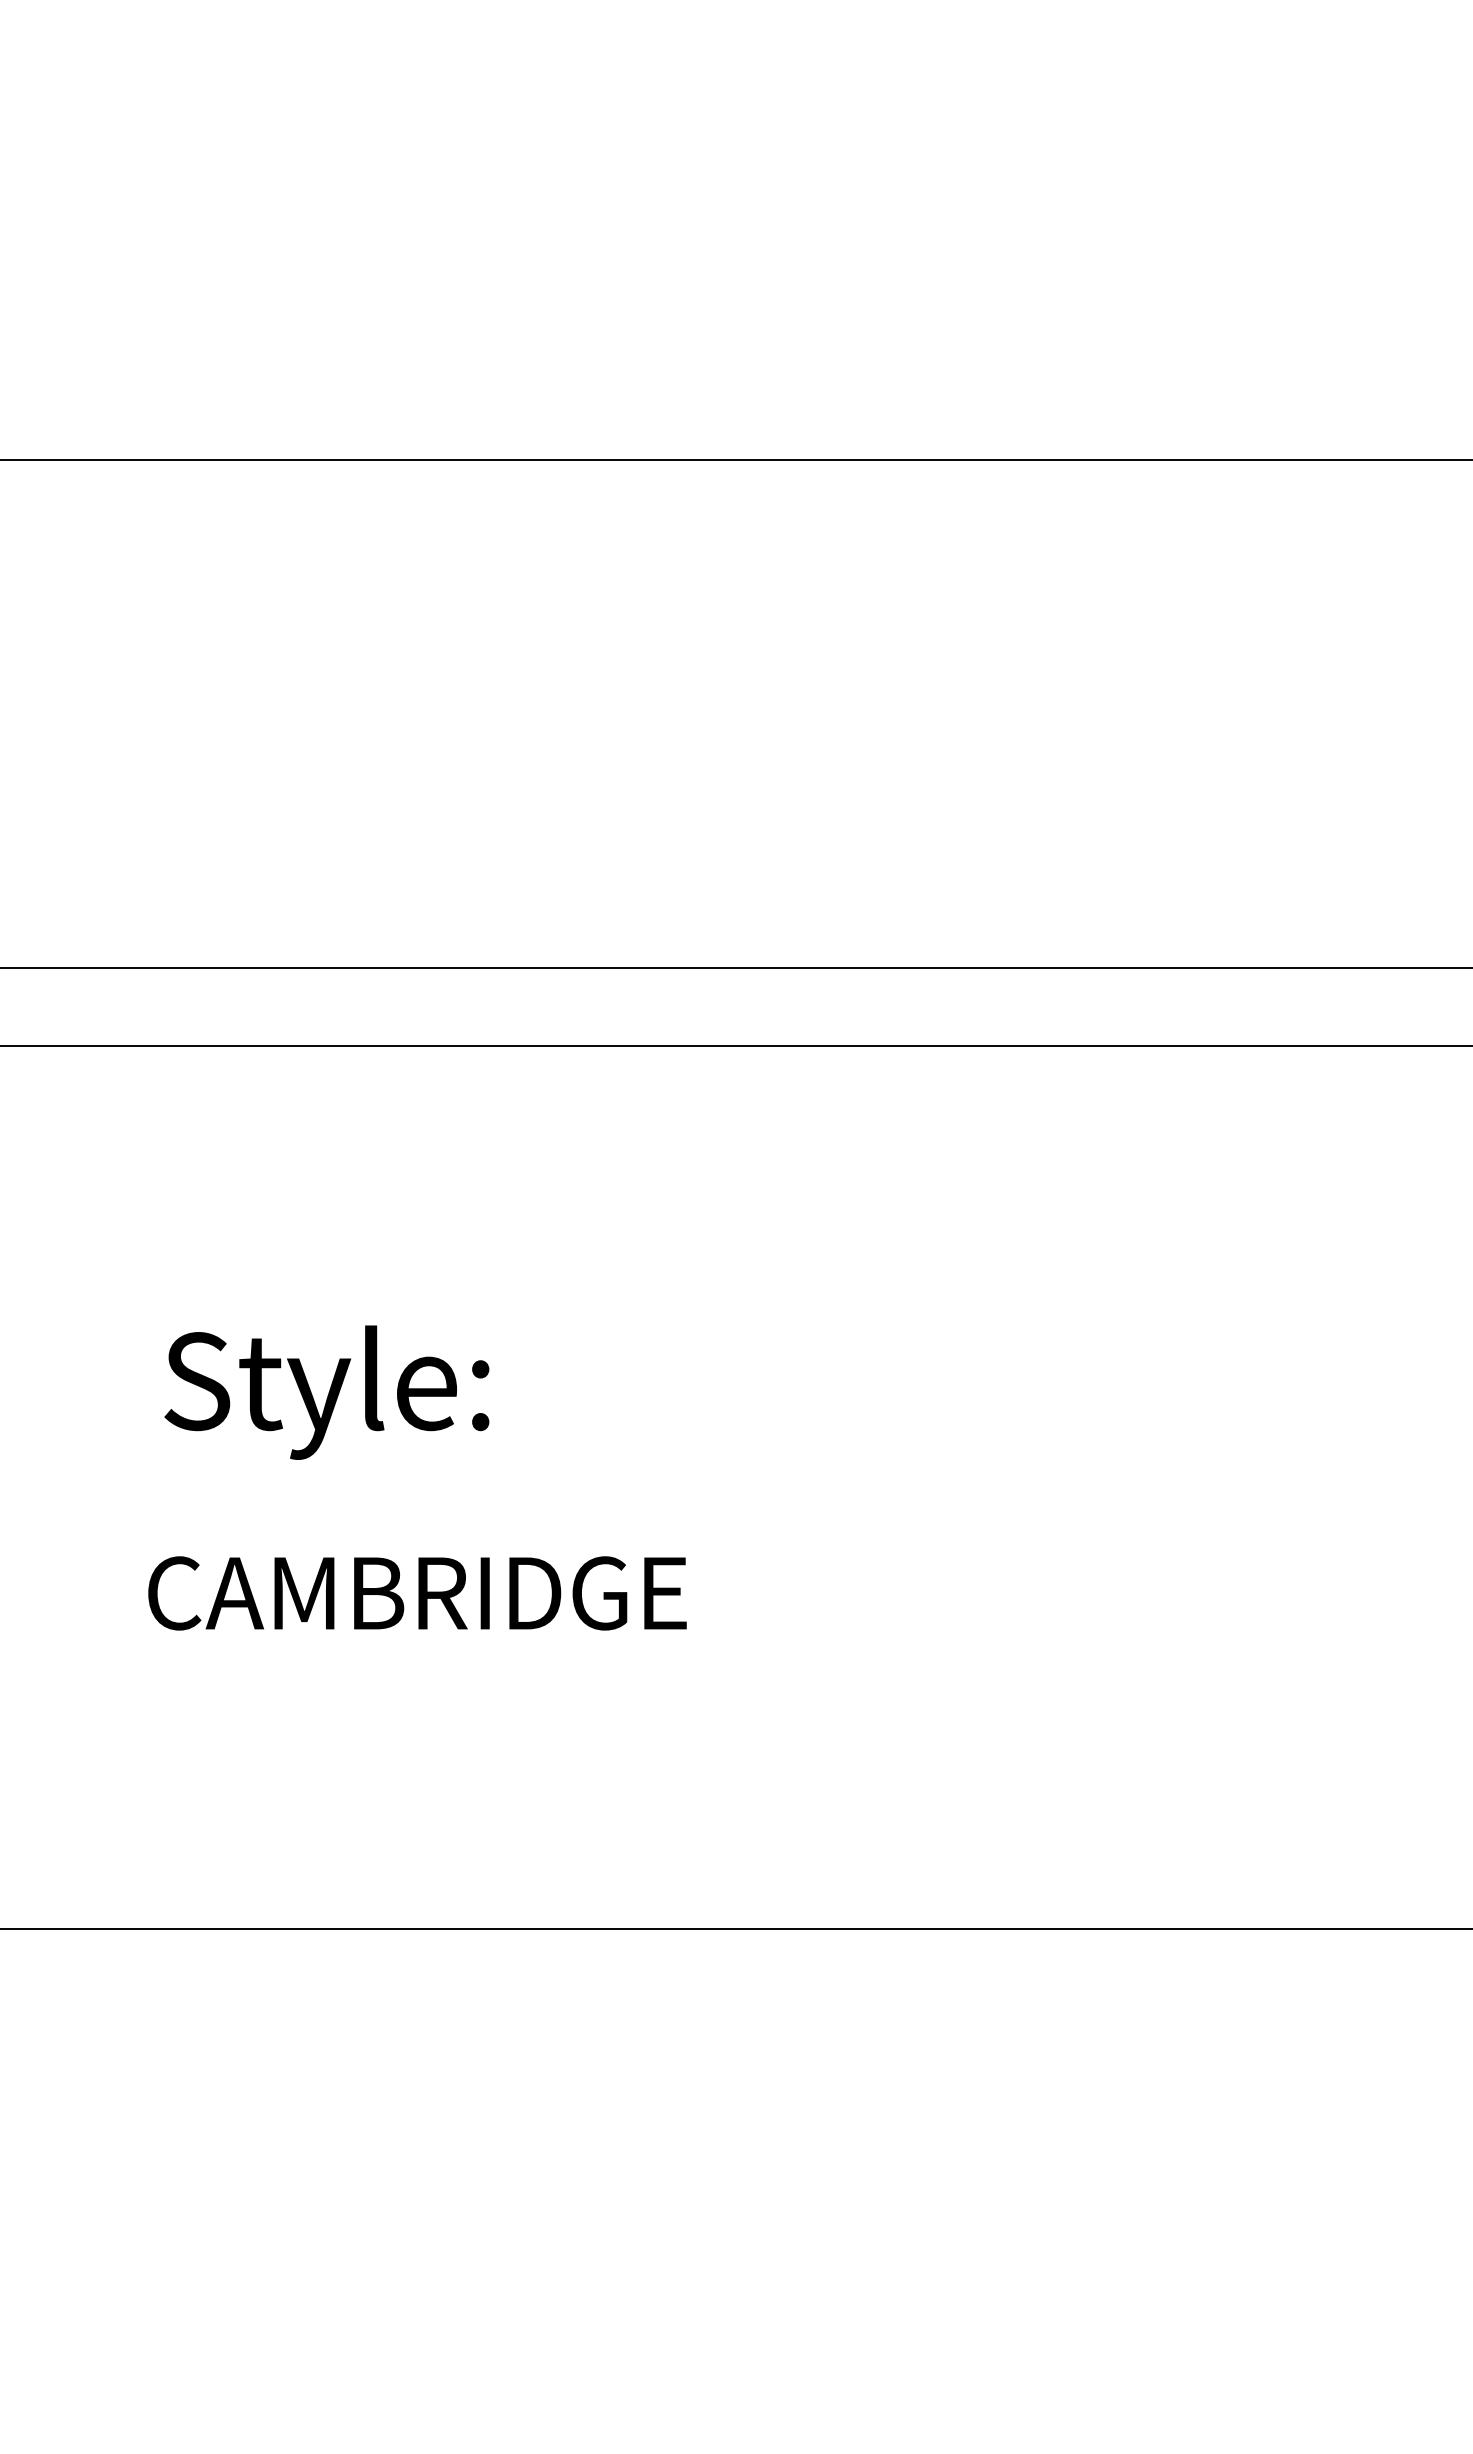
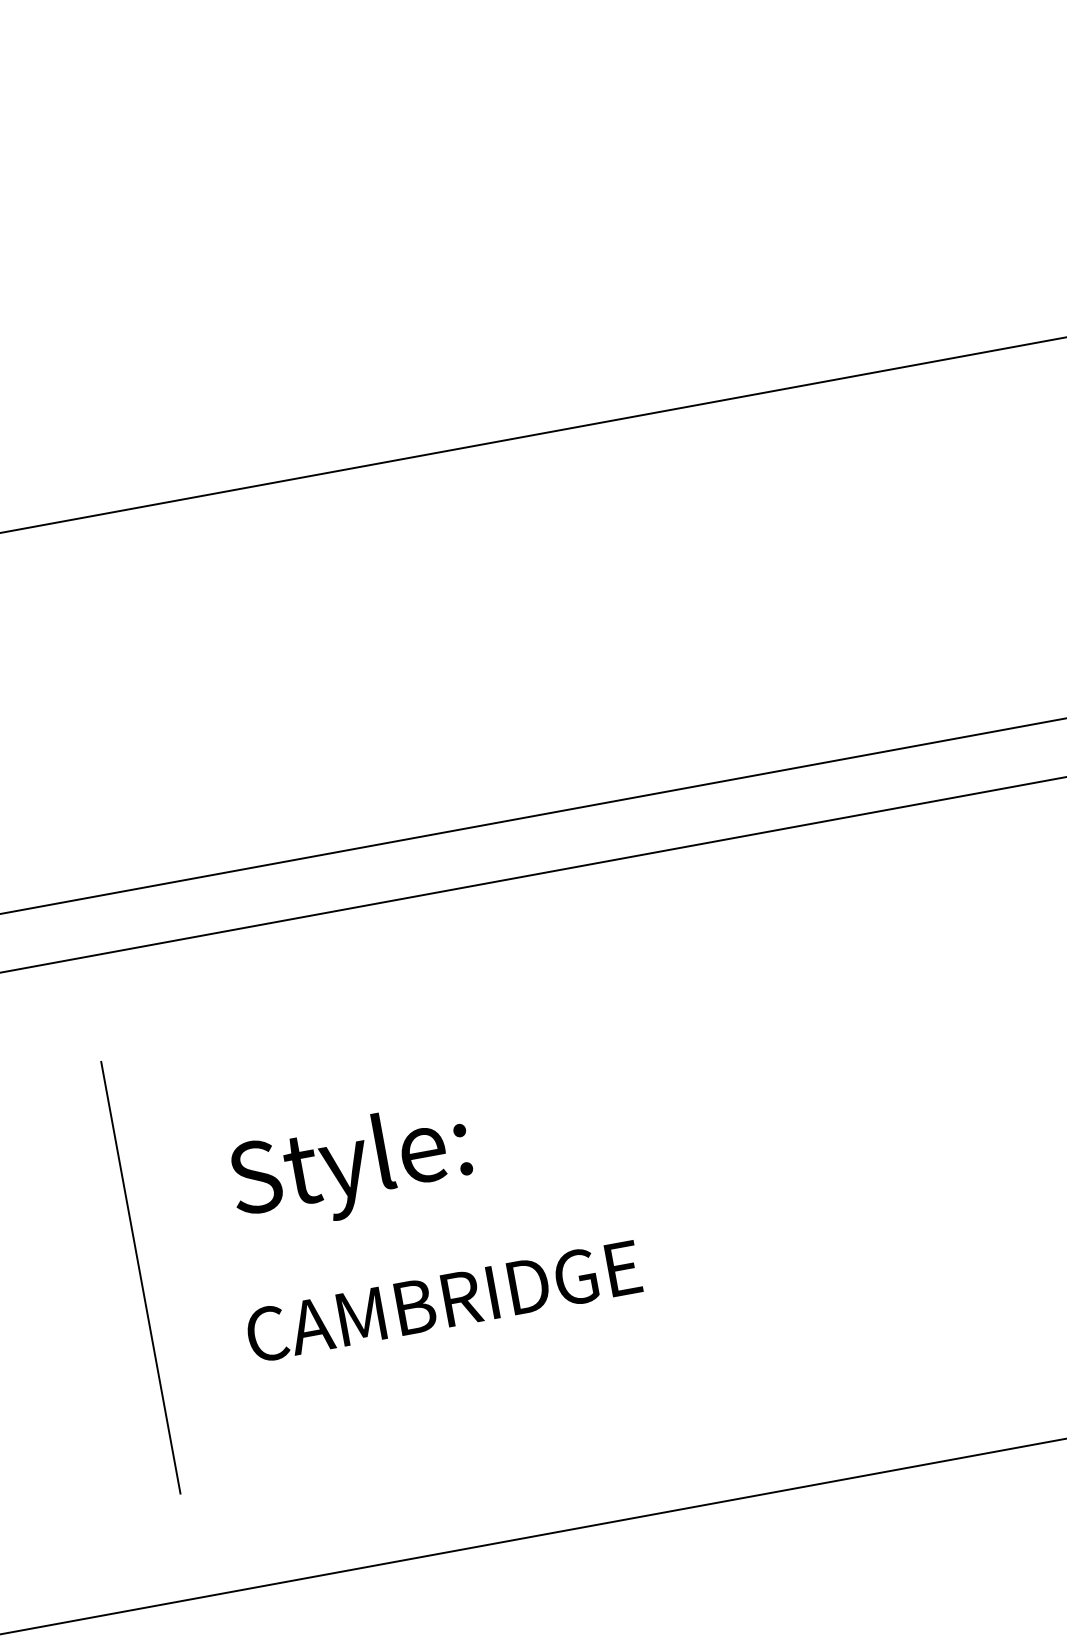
line: (19, 1487) -> (140, 1277), added

